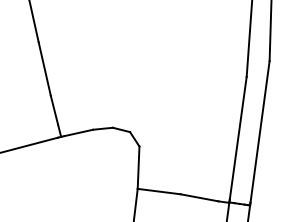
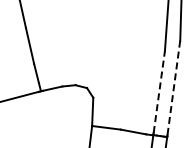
line: (259, 131) -> (173, 87), solid -> dashed
line: (238, 137) -> (159, 91), solid -> dashed

